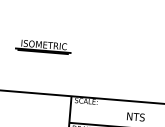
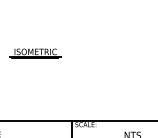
part: (43, 46) -> (35, 53), moved

